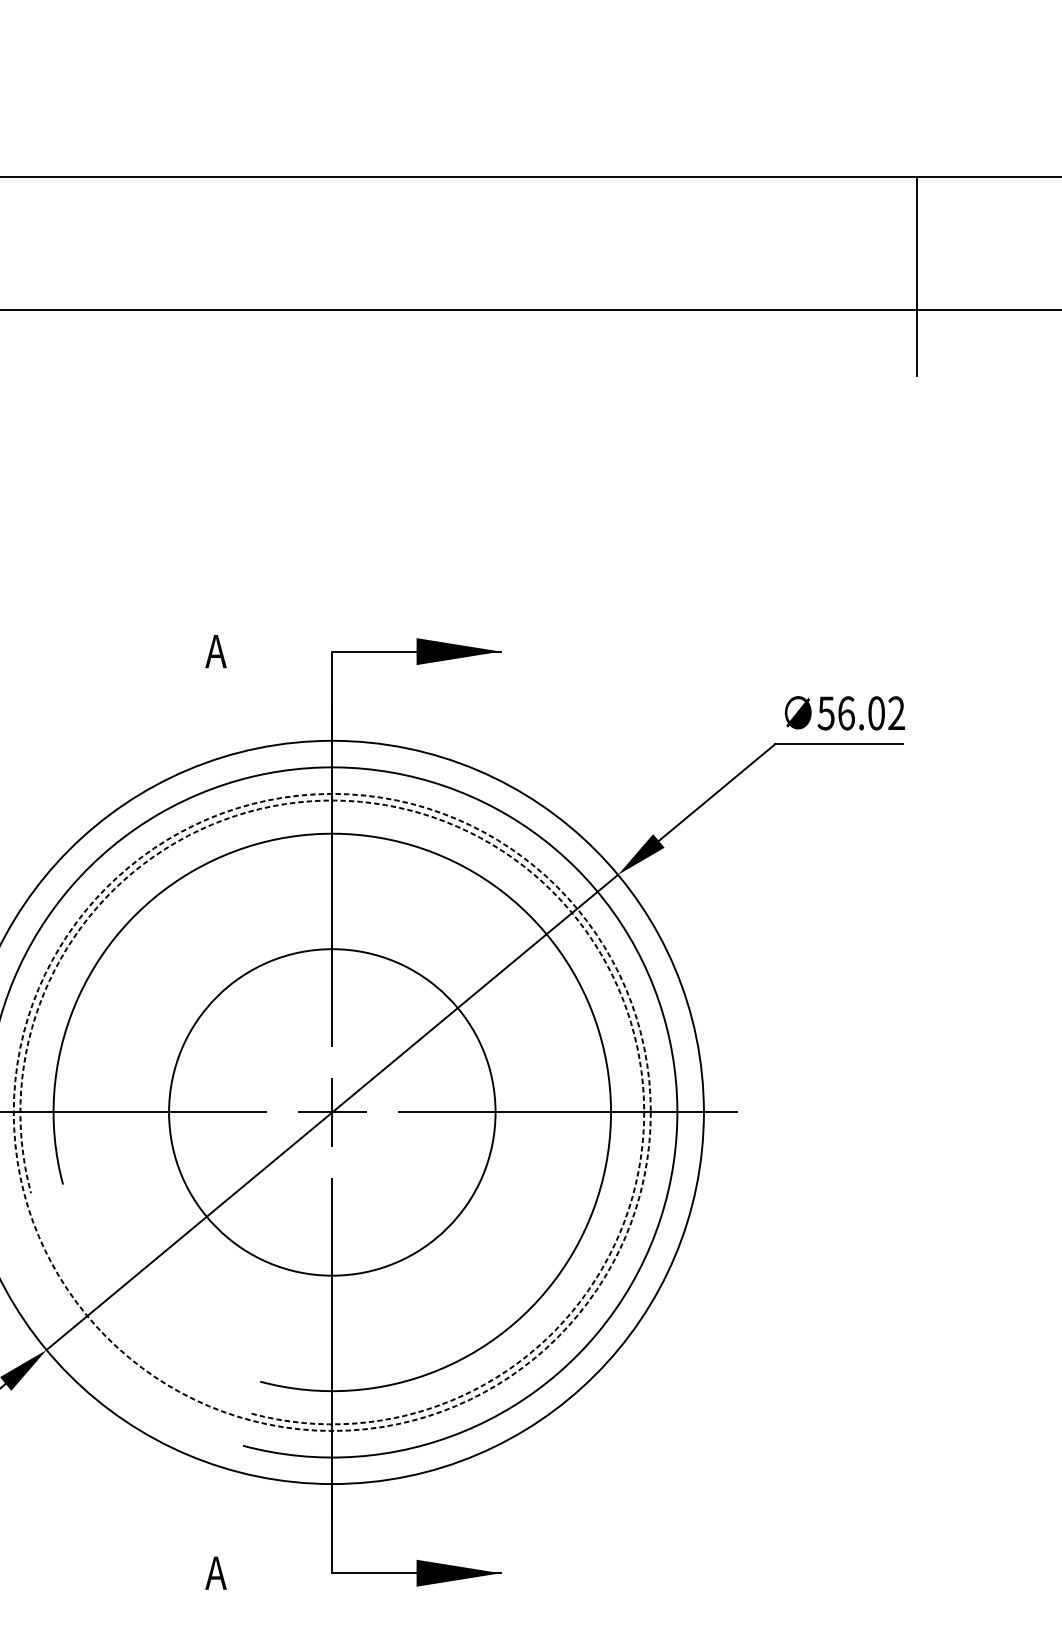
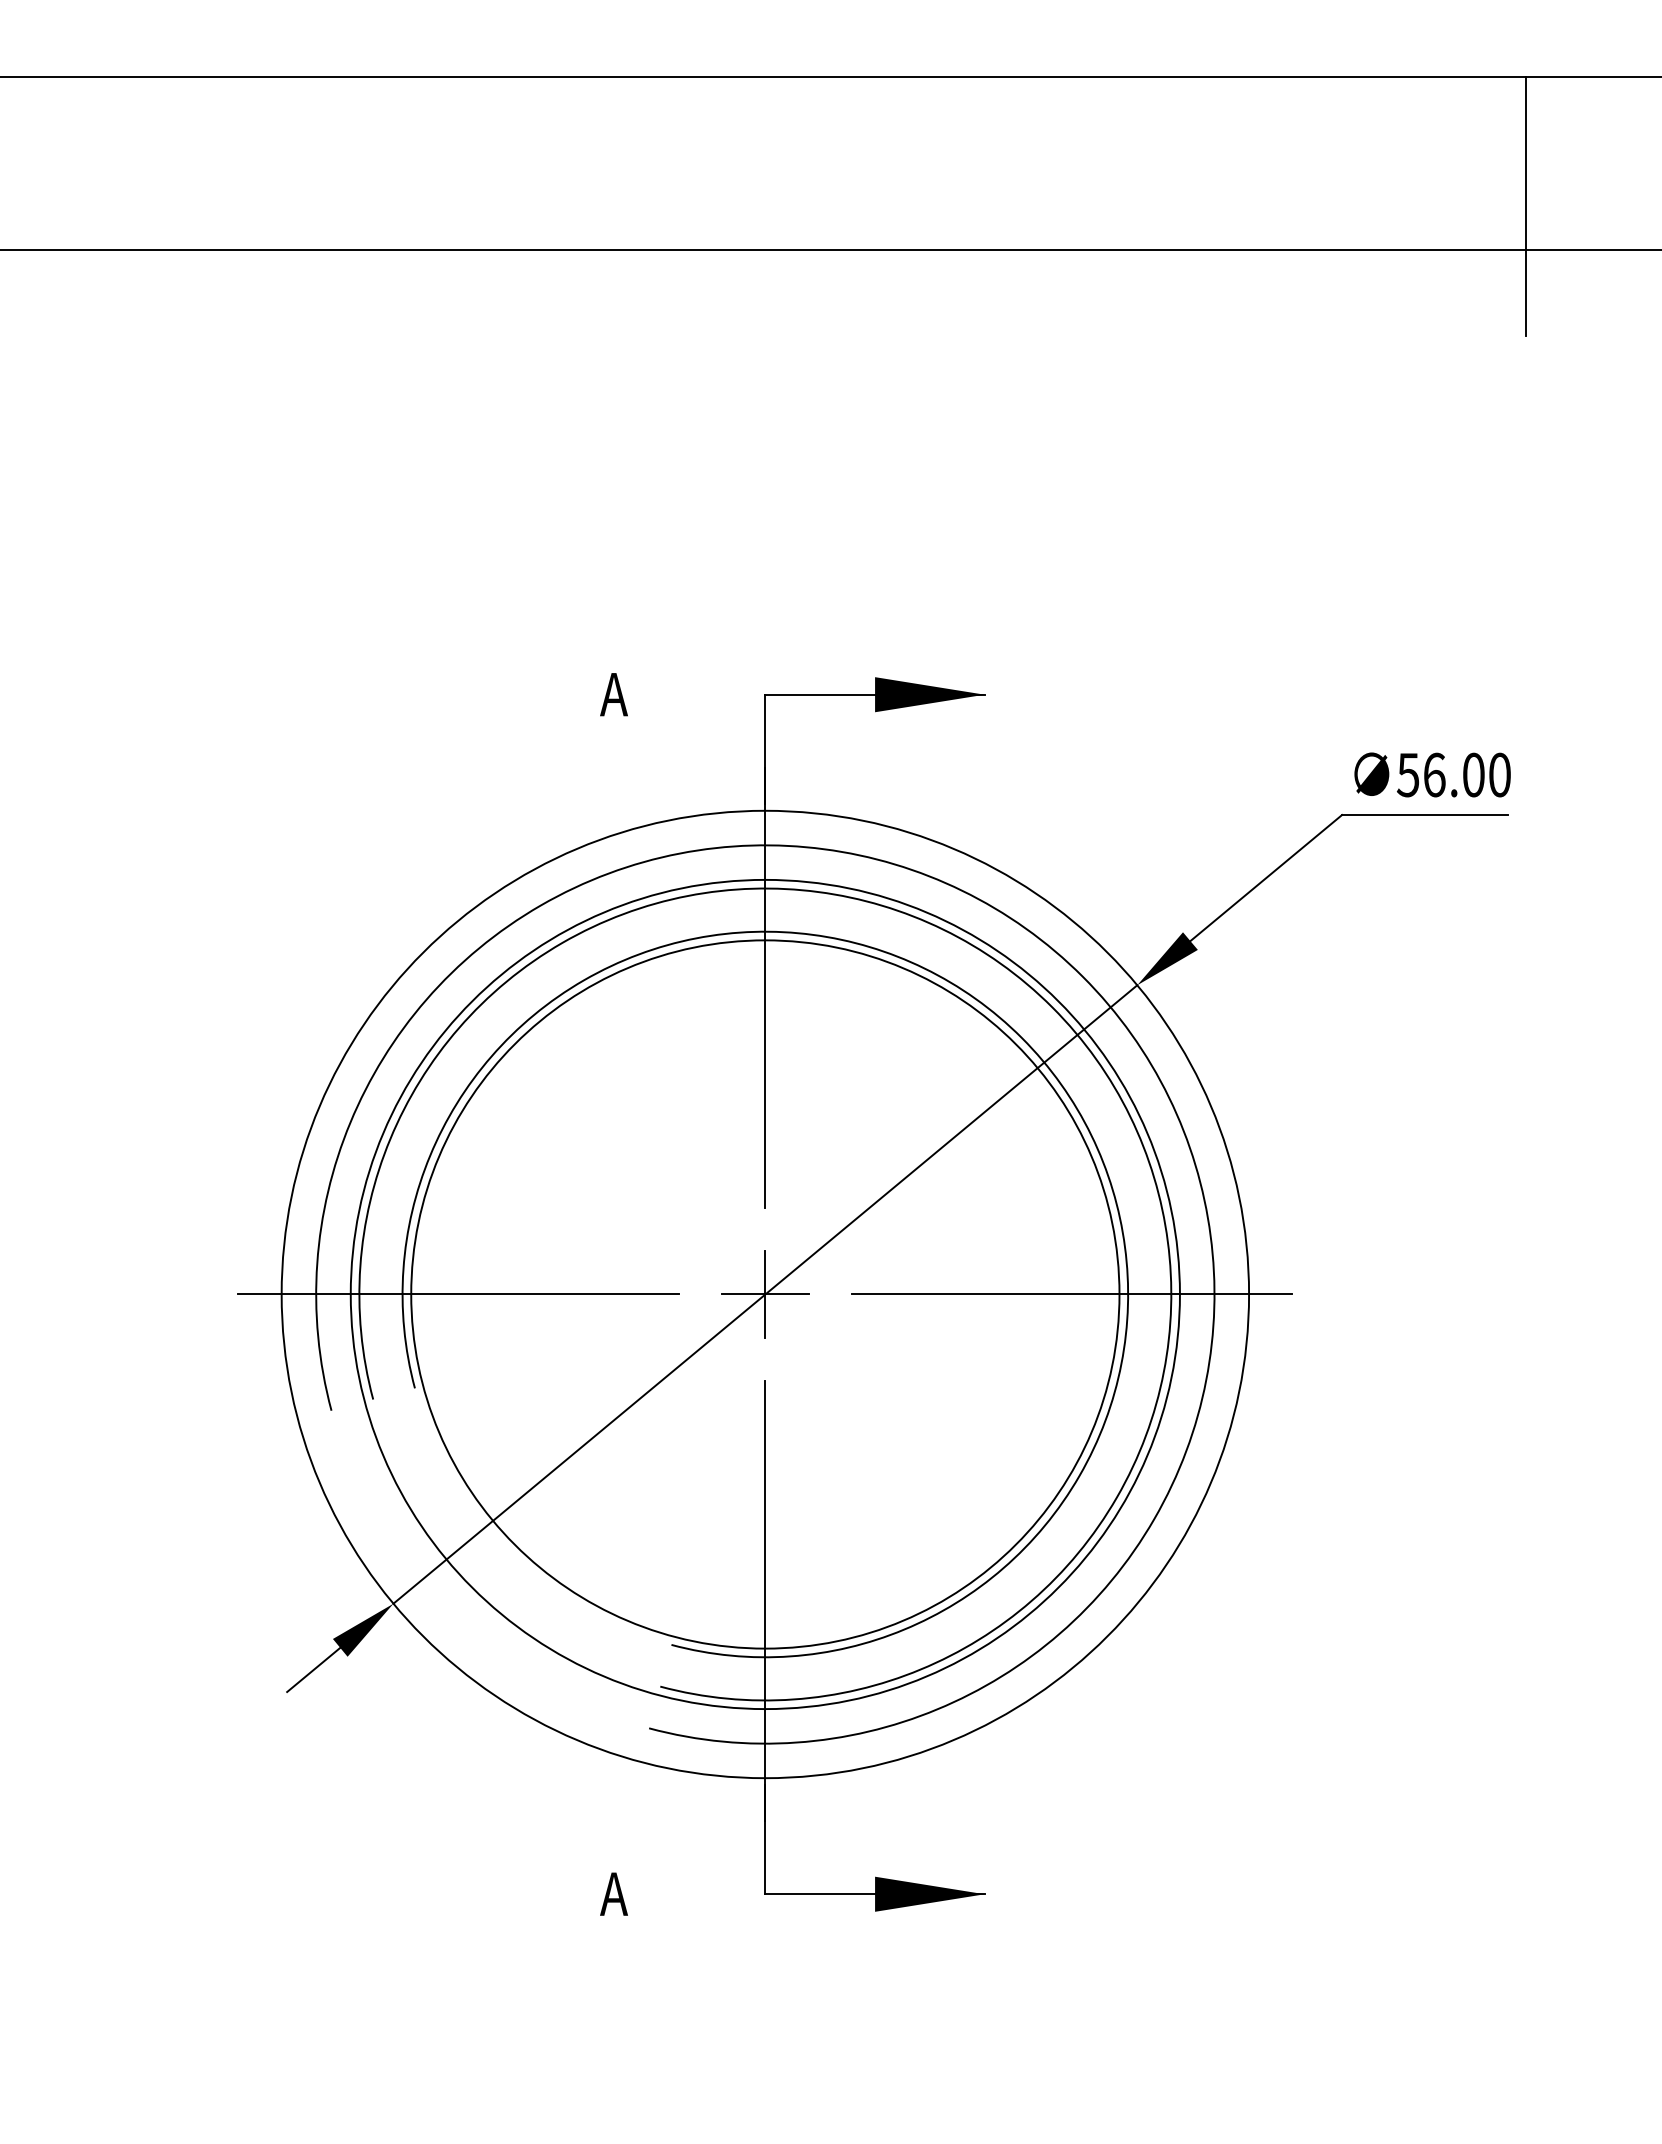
text: (896, 712) -> (1499, 774), 56.02 -> 56.00
arc: (552, 891) -> (1052, 1007), dashed -> solid
circle: (331, 1112) -> (764, 1294), dashed -> solid
circle: (332, 1112) -> (765, 1294), size x1.67

